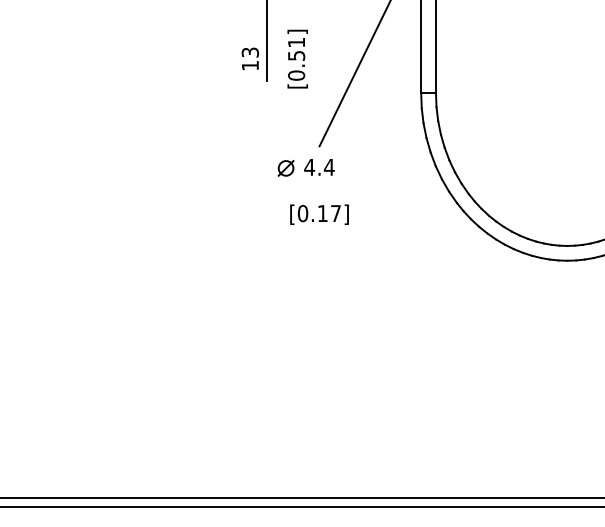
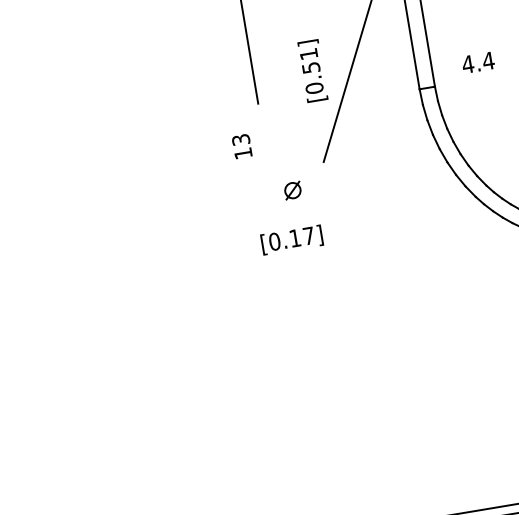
text: (249, 58) -> (241, 146), moved
text: (297, 58) -> (312, 70), moved
text: (319, 167) -> (478, 62), moved
text: (319, 214) -> (291, 239), moved

